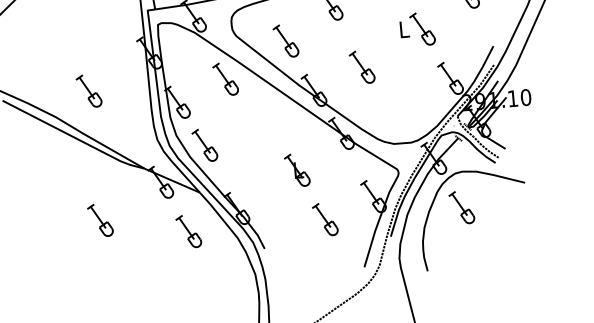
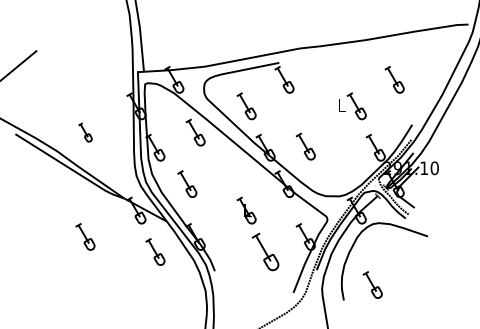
part: (361, 67) -> (305, 146), moved
part: (89, 91) -> (85, 132), size x0.7
part: (205, 144) -> (187, 183), moved
part: (461, 207) -> (372, 284), moved
part: (325, 219) -> (265, 251), size x1.4

